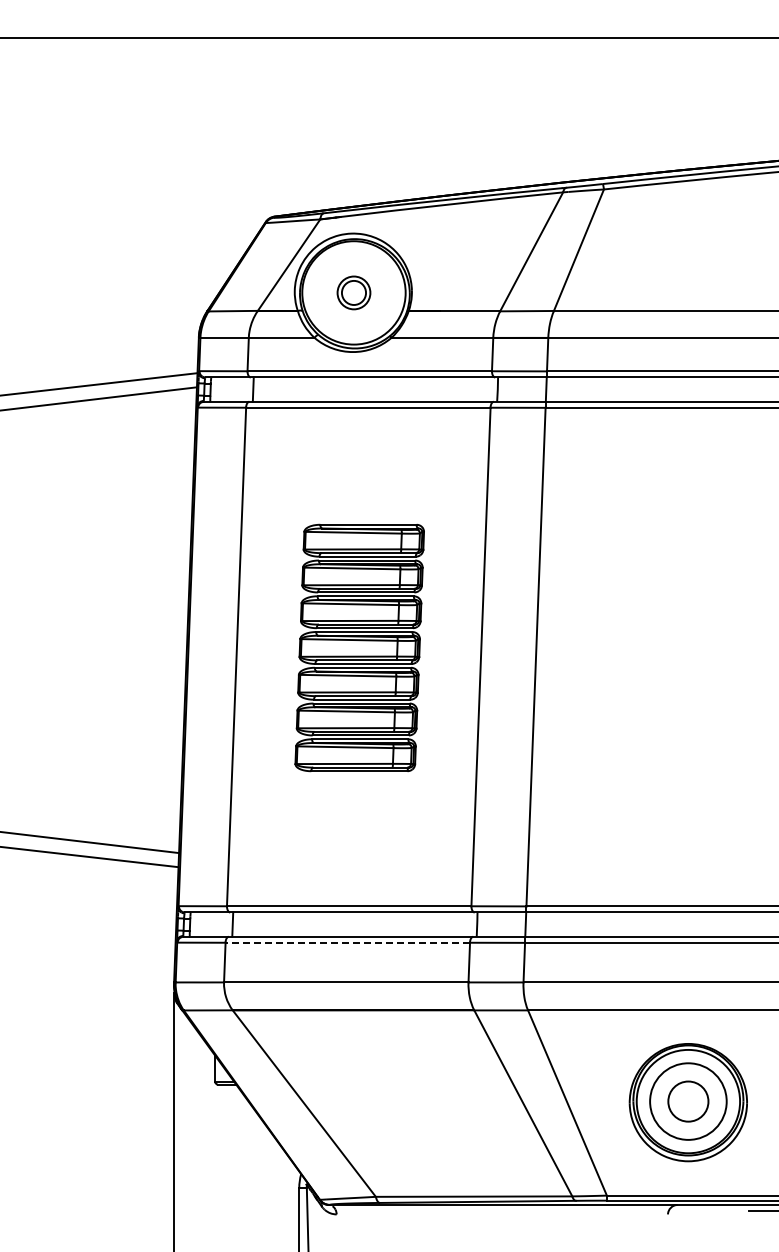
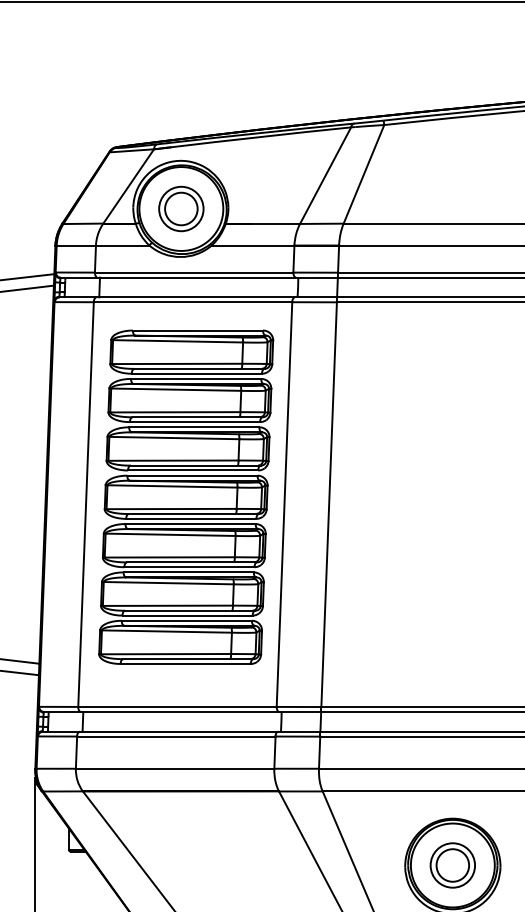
part: (353, 292) -> (180, 208), size x1.67
part: (359, 647) -> (185, 496), size x1.67
line: (347, 942) -> (176, 736), dashed -> solid
circle: (688, 1101) -> (452, 865), size x0.71

